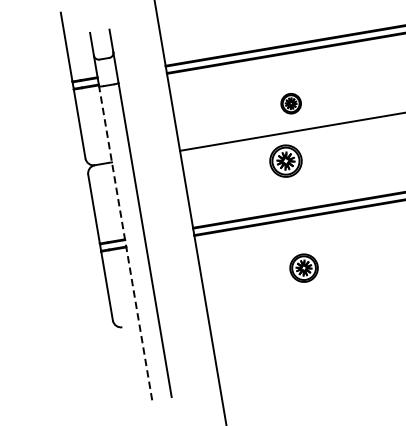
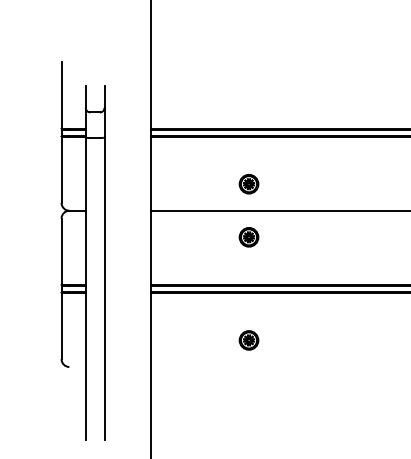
part: (290, 104) -> (248, 184), moved
part: (285, 161) -> (248, 237), size x0.62
line: (125, 243) -> (85, 288), dashed -> solid
part: (303, 268) -> (248, 340), size x0.71

